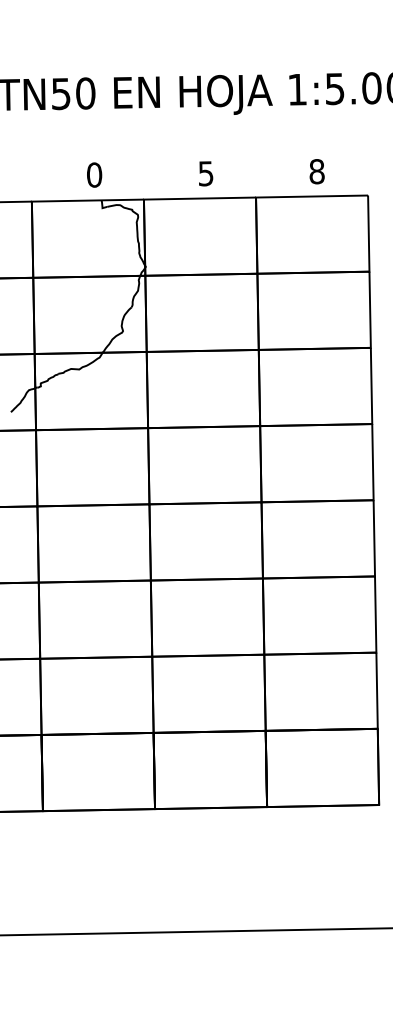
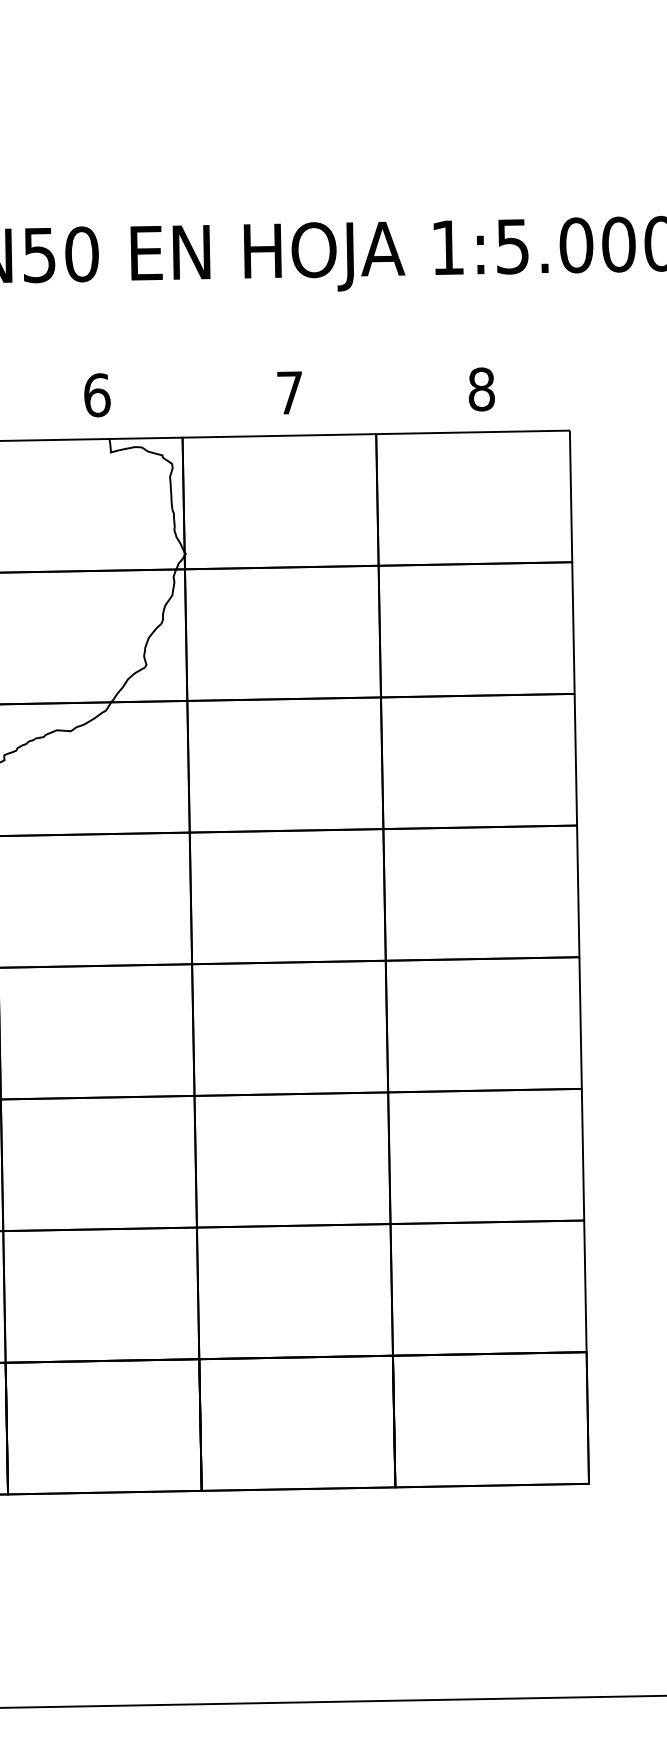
text: (205, 173) -> (288, 392), 5 -> 7
text: (94, 174) -> (97, 394), 0 -> 6

